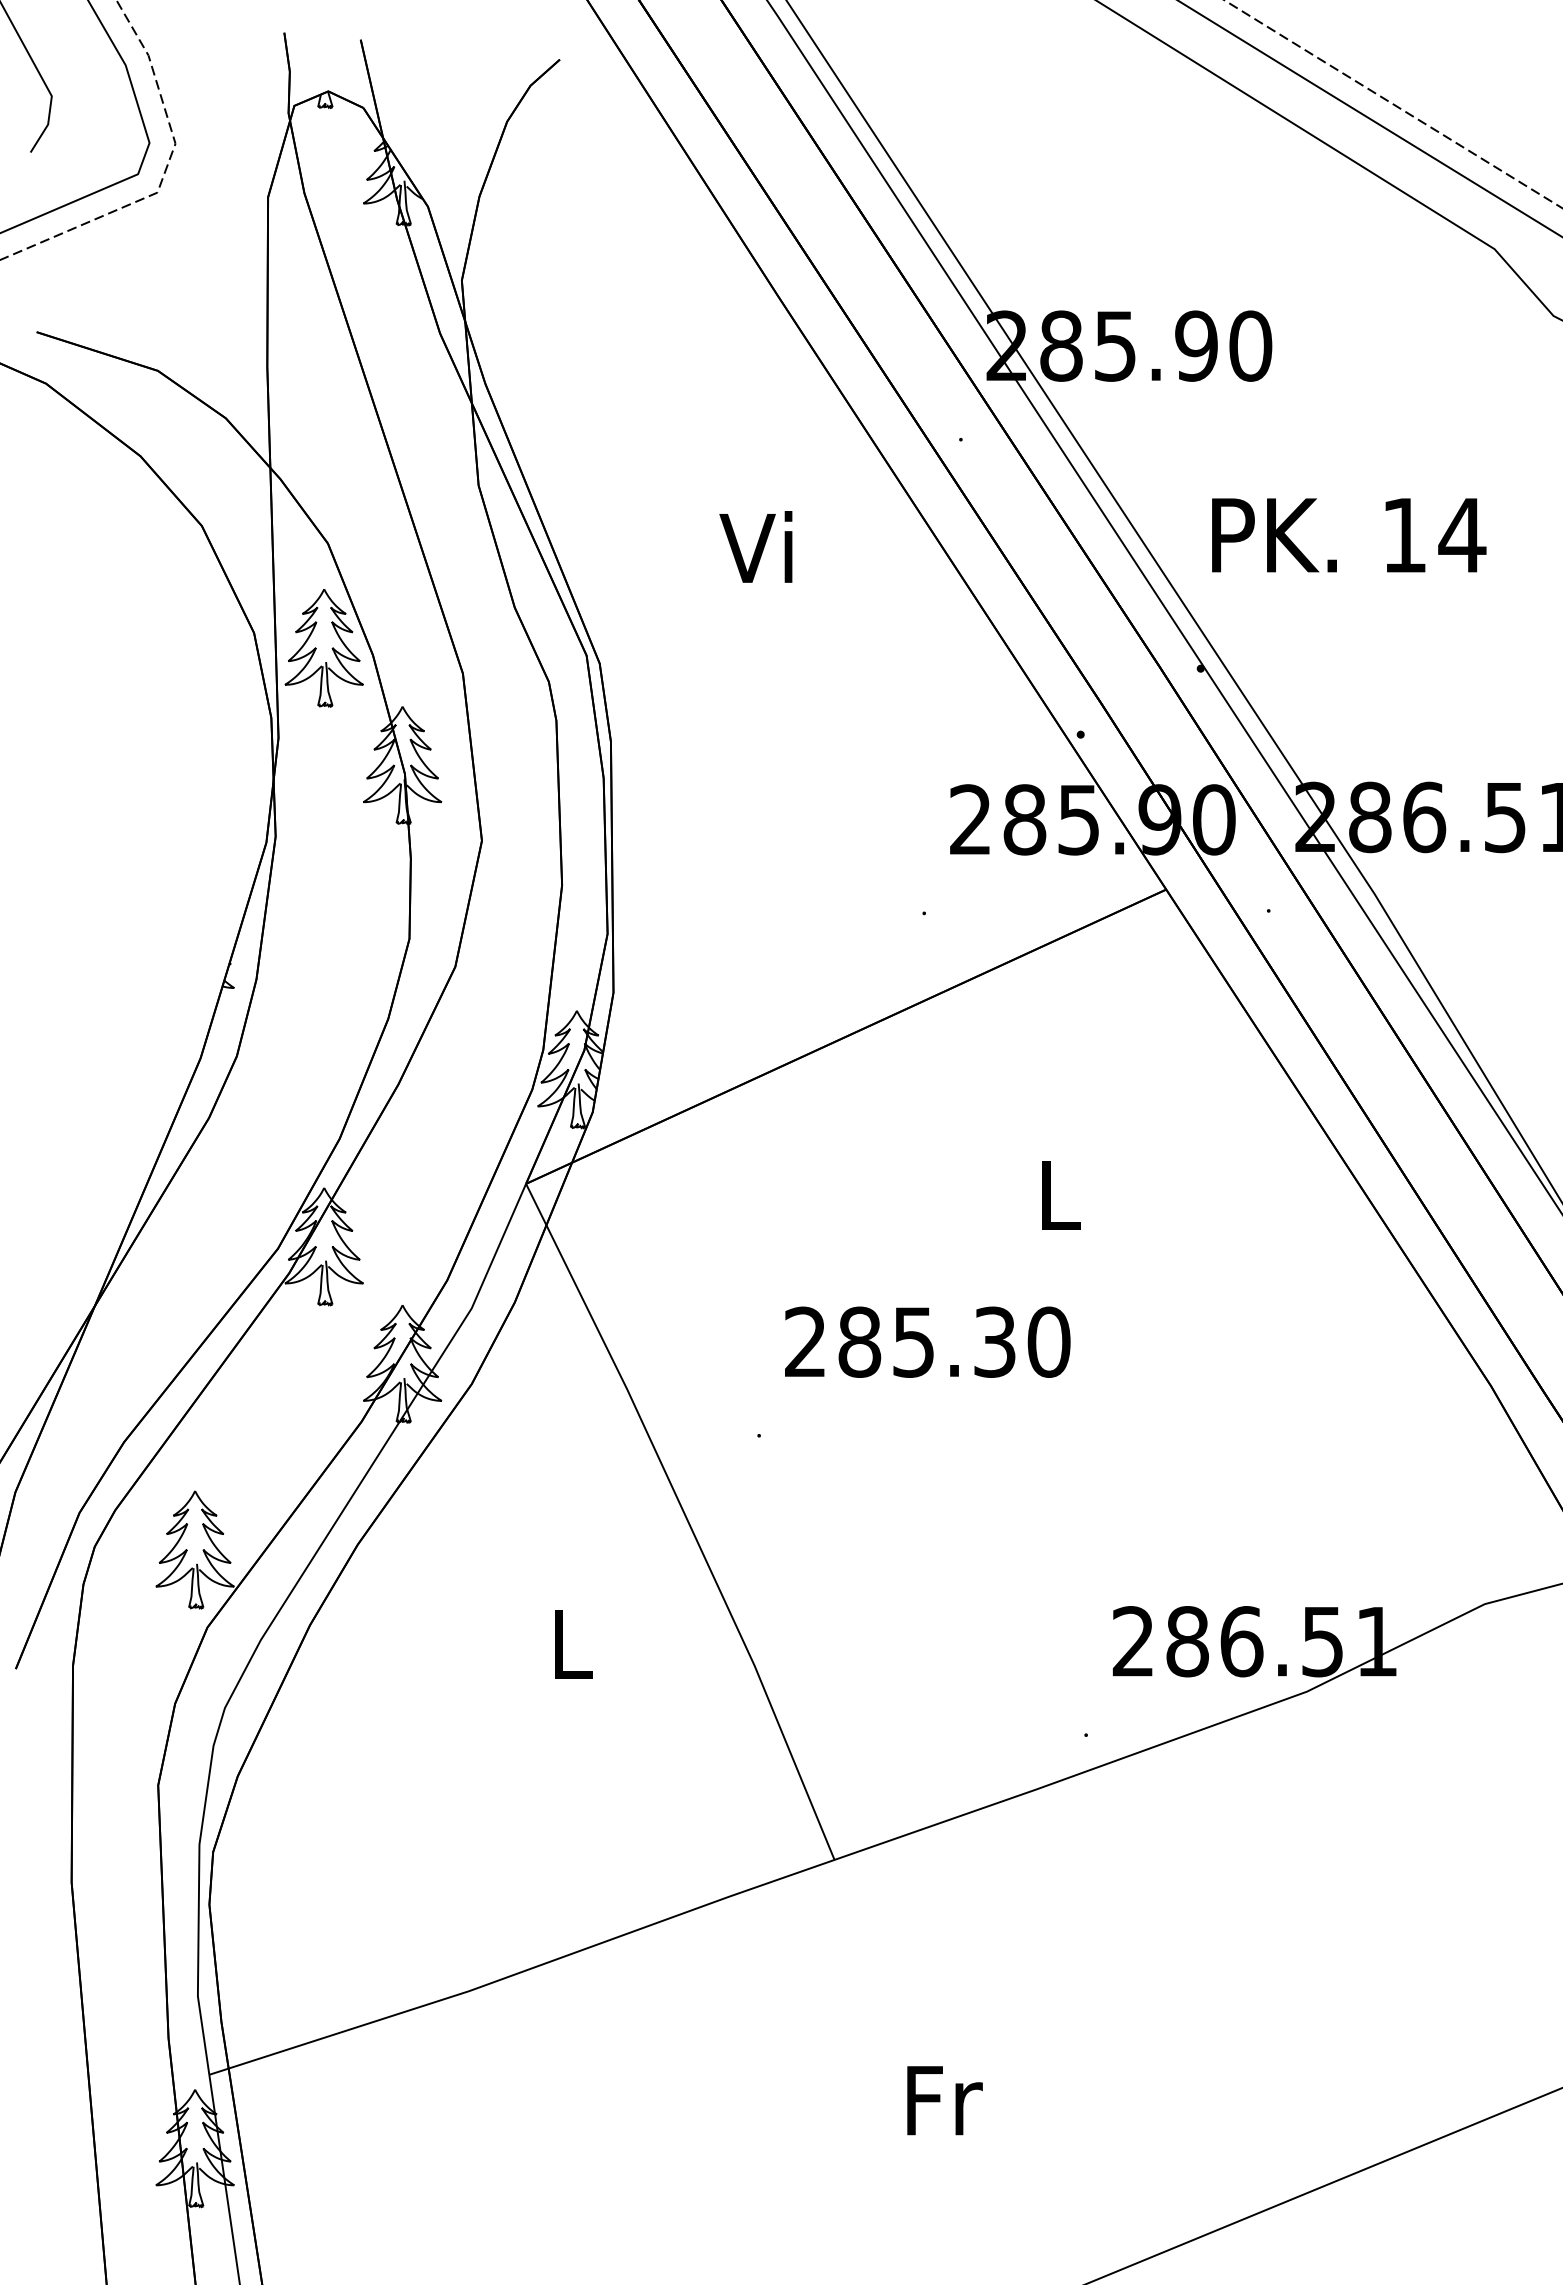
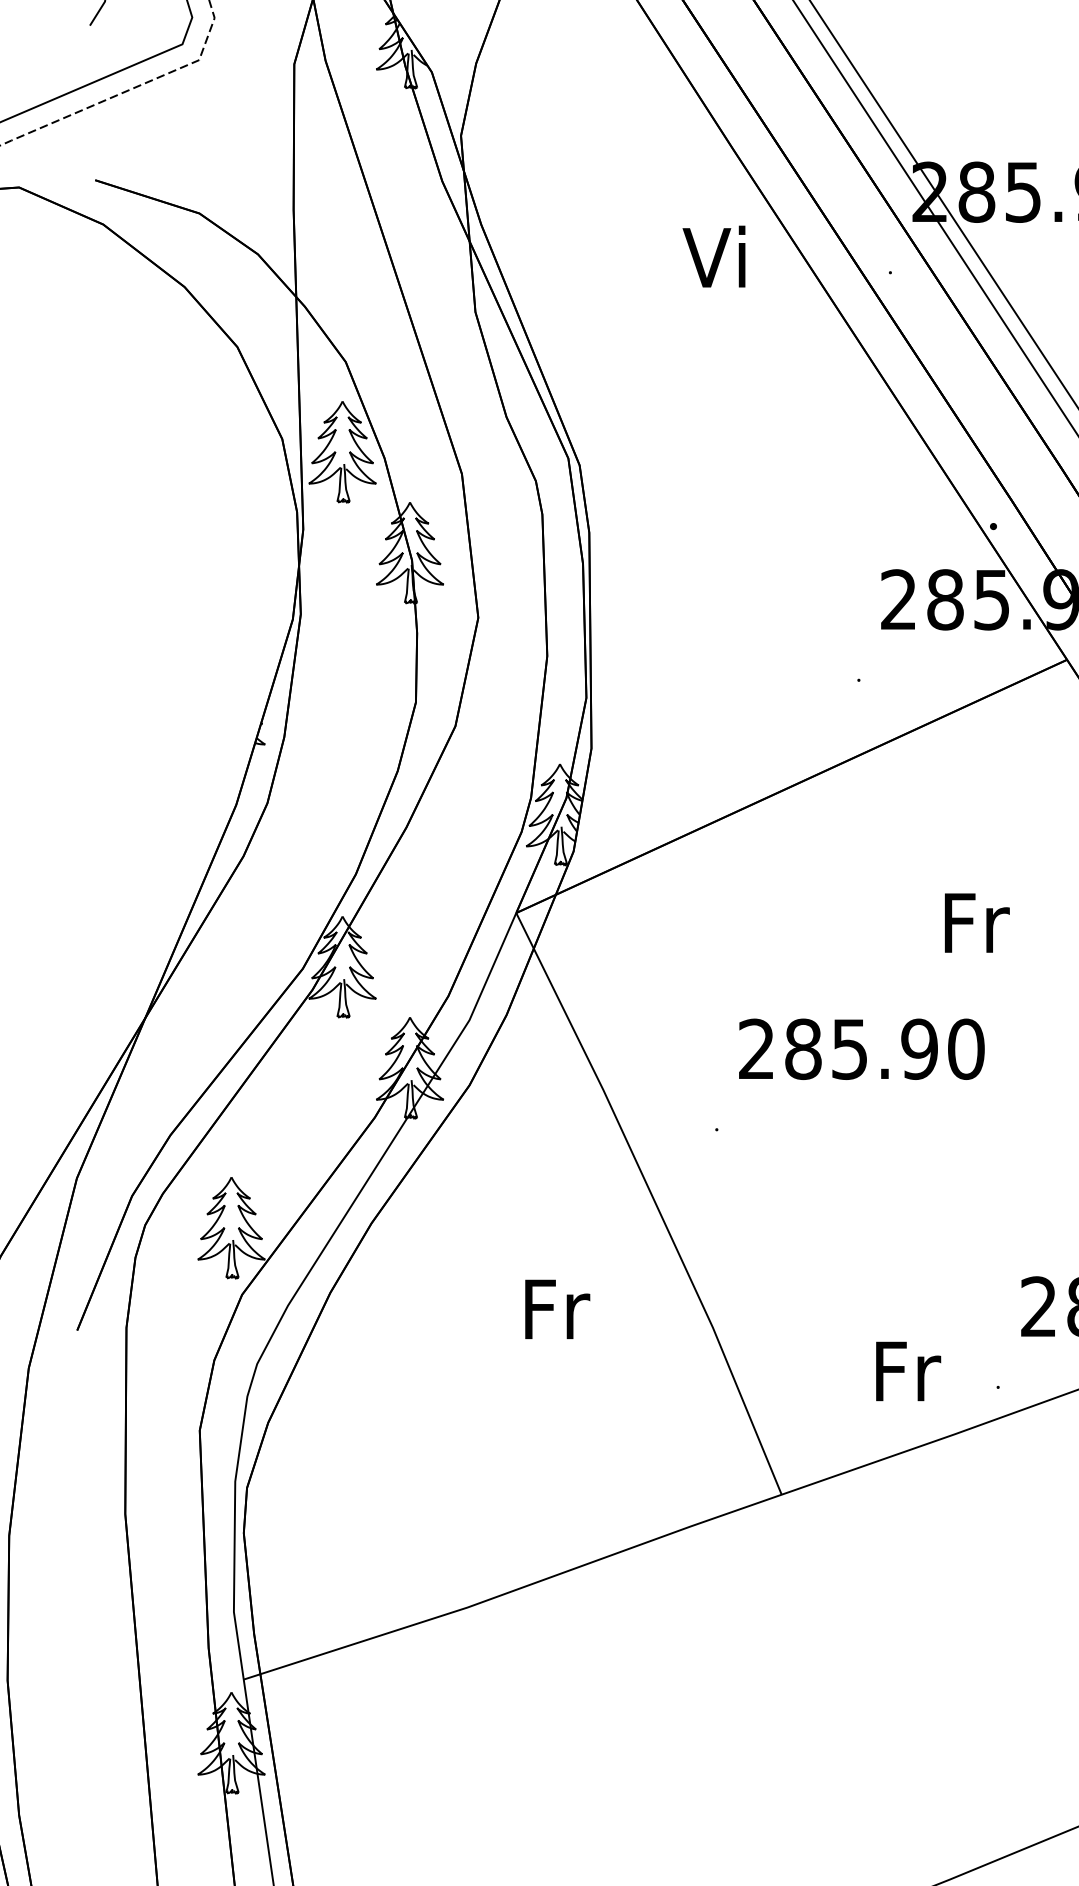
text: (755, 546) -> (713, 256), moved
text: (1061, 1195) -> (976, 923), L -> Fr
text: (994, 1341) -> (919, 1048), 285.30 -> 285.90
text: (573, 1644) -> (557, 1309), L -> Fr
text: (944, 2100) -> (908, 1371), moved

